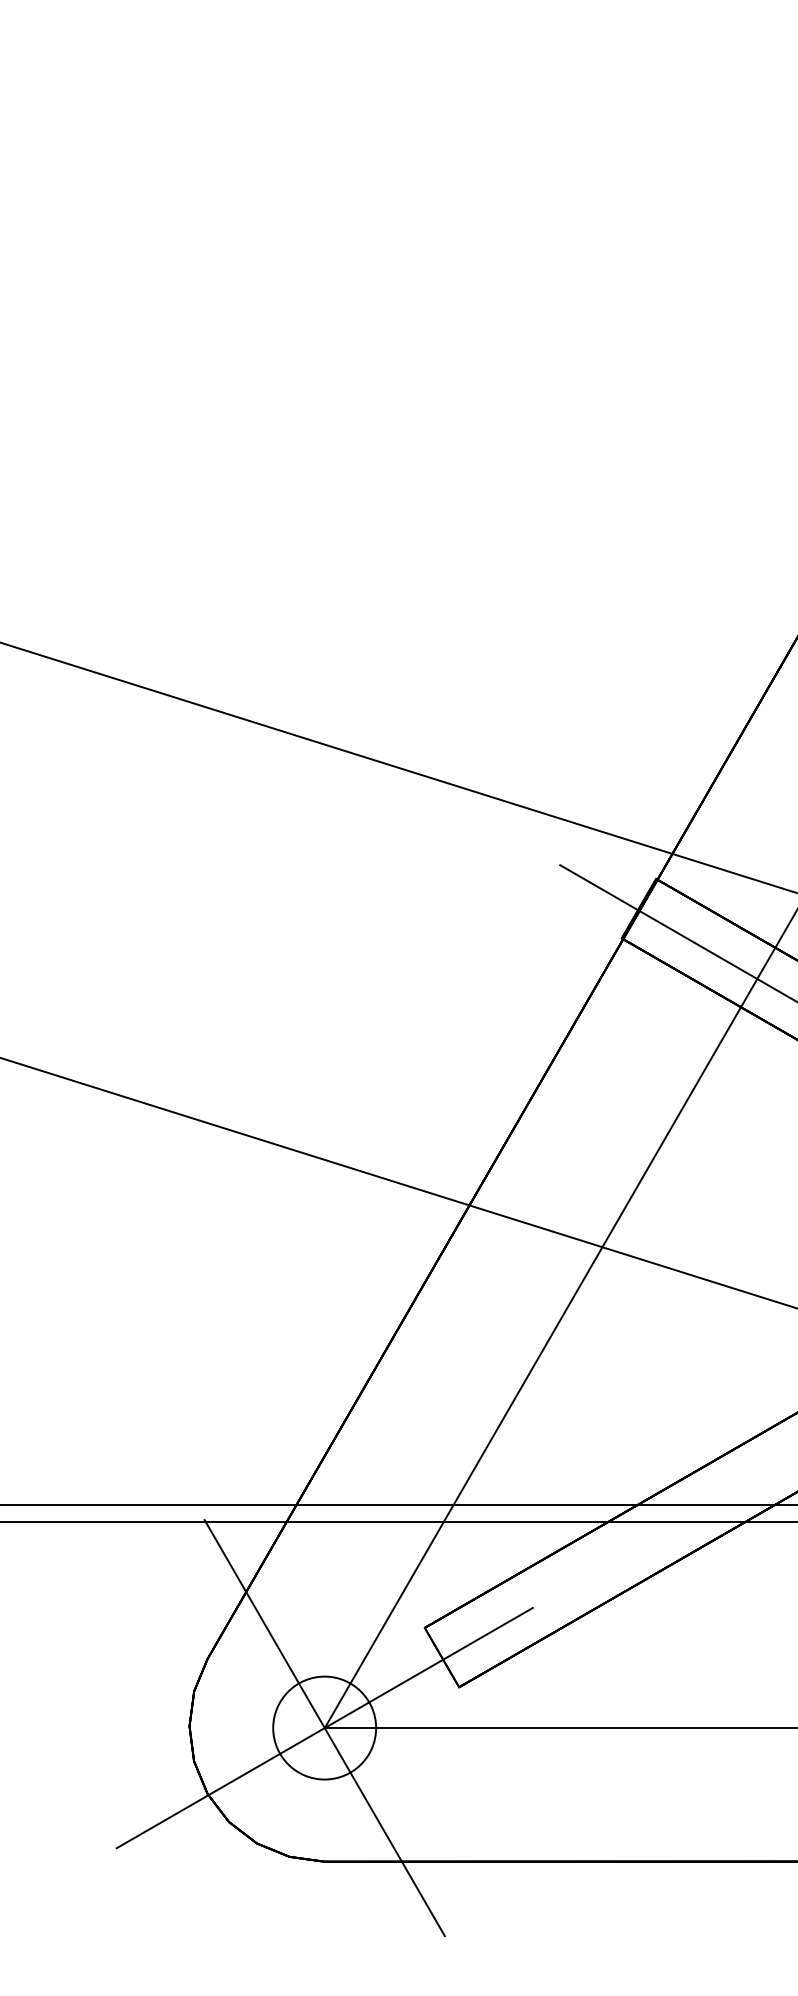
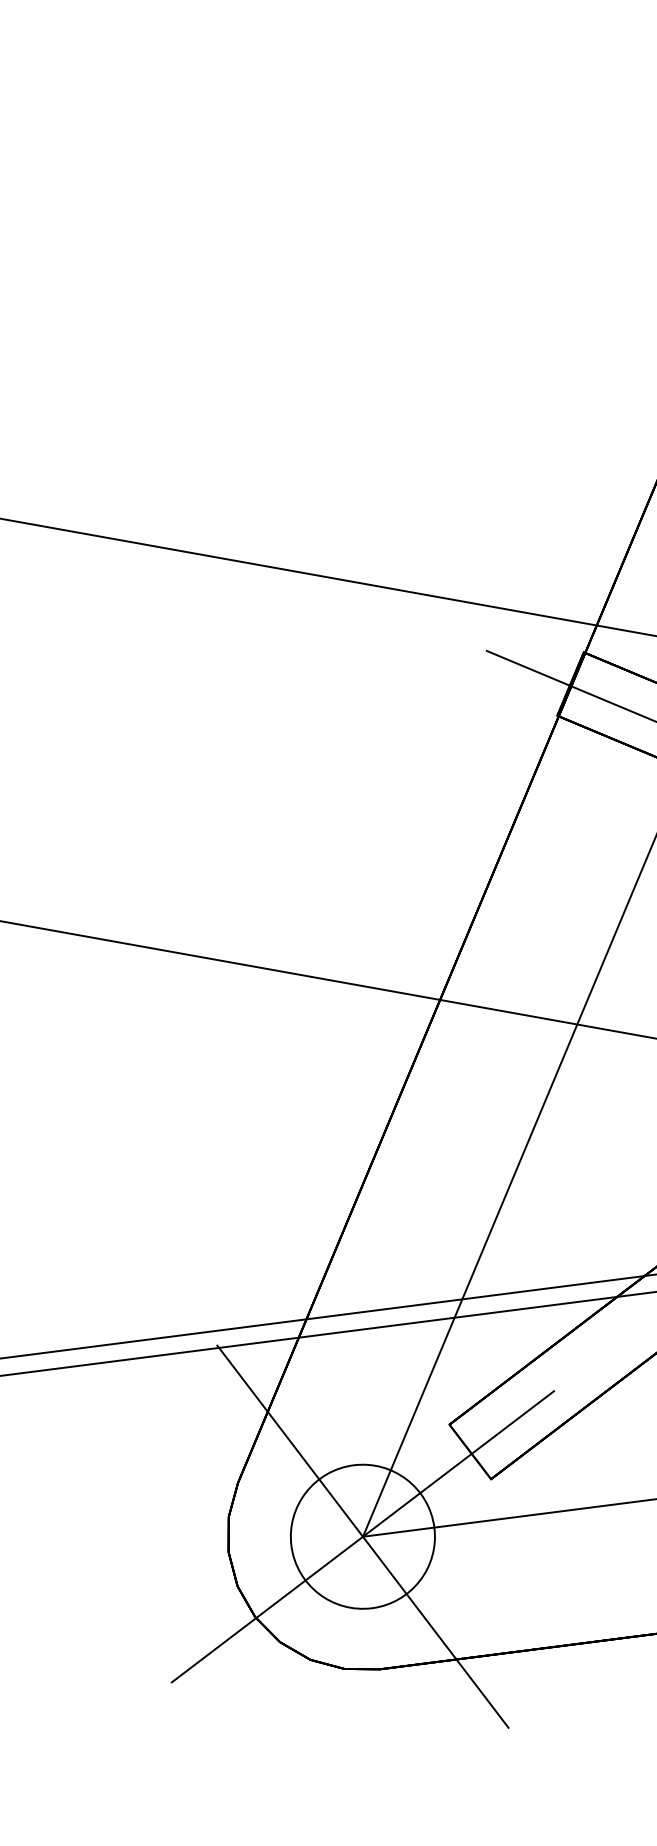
circle: (324, 1727) -> (362, 1536), size x1.4

